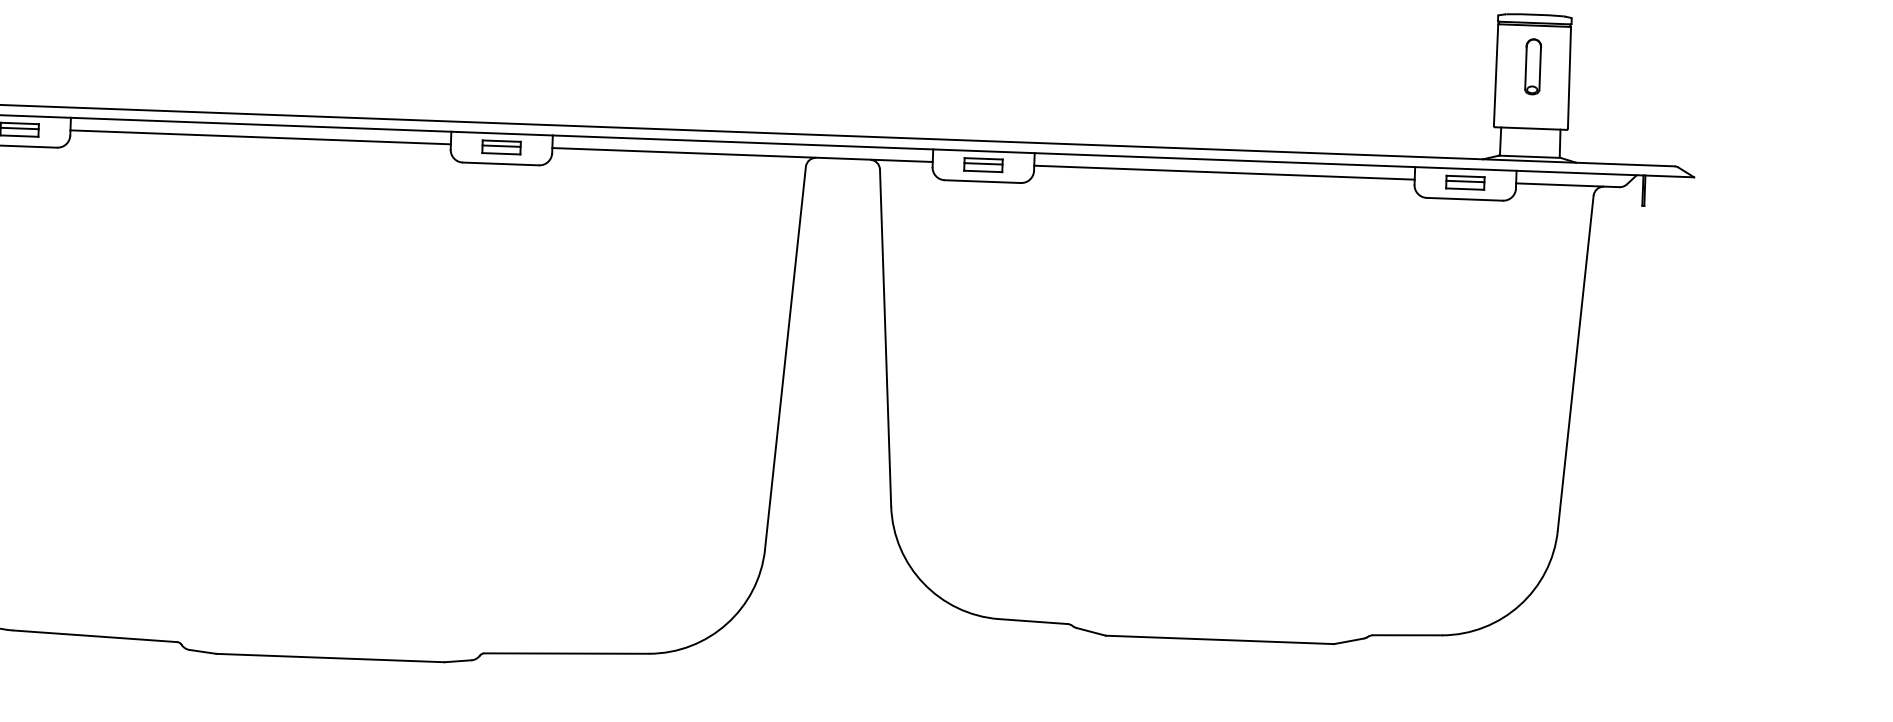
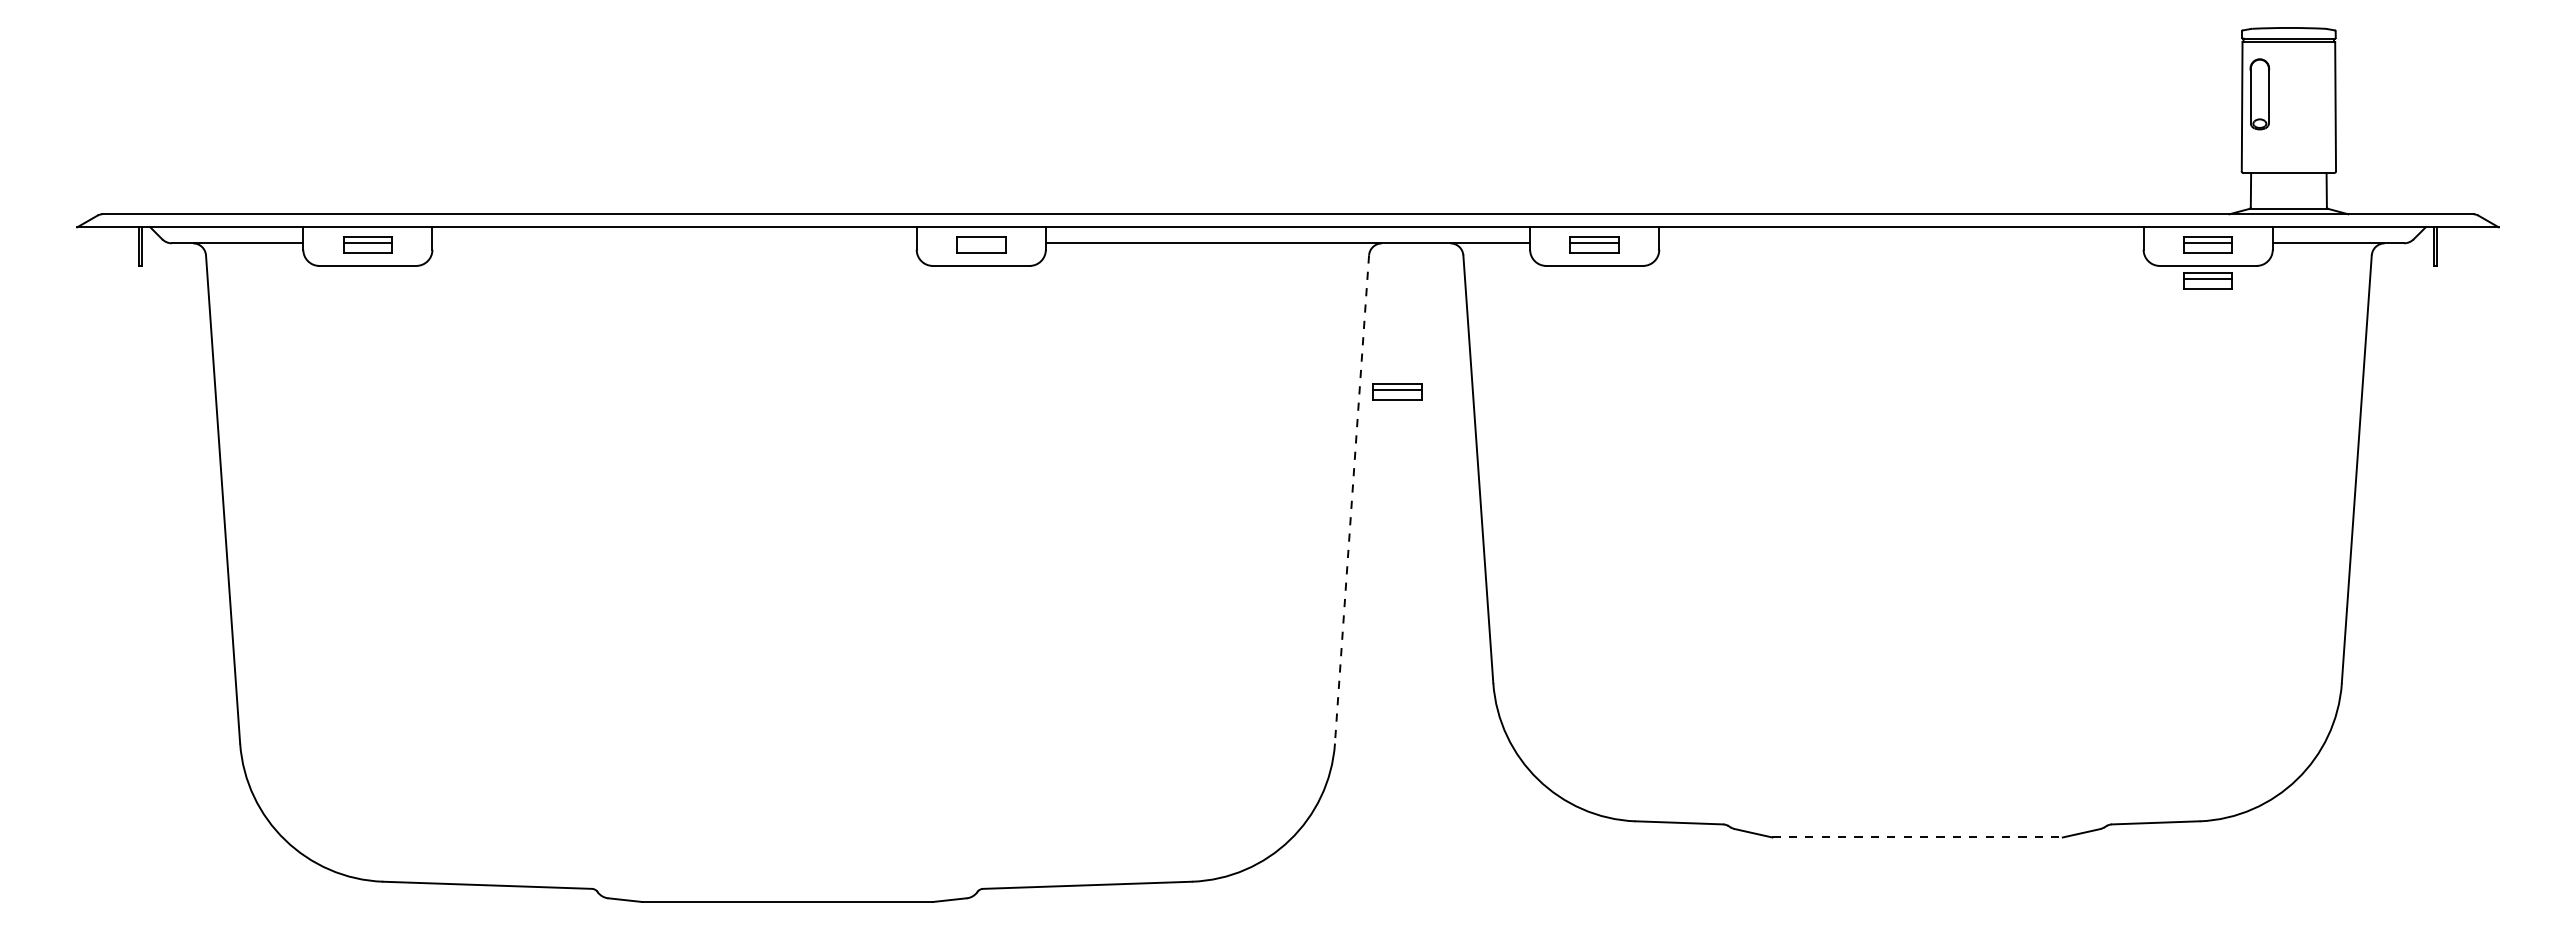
part: (1532, 66) -> (2259, 94), moved
line: (260, 137) -> (674, 243), removed
line: (501, 146) -> (981, 243), removed
line: (1224, 172) -> (1901, 243), removed
part: (1463, 210) -> (2207, 280), added
part: (824, 274) -> (1397, 391), added
line: (785, 358) -> (1352, 499), solid -> dashed
line: (1220, 639) -> (1918, 837), solid -> dashed

